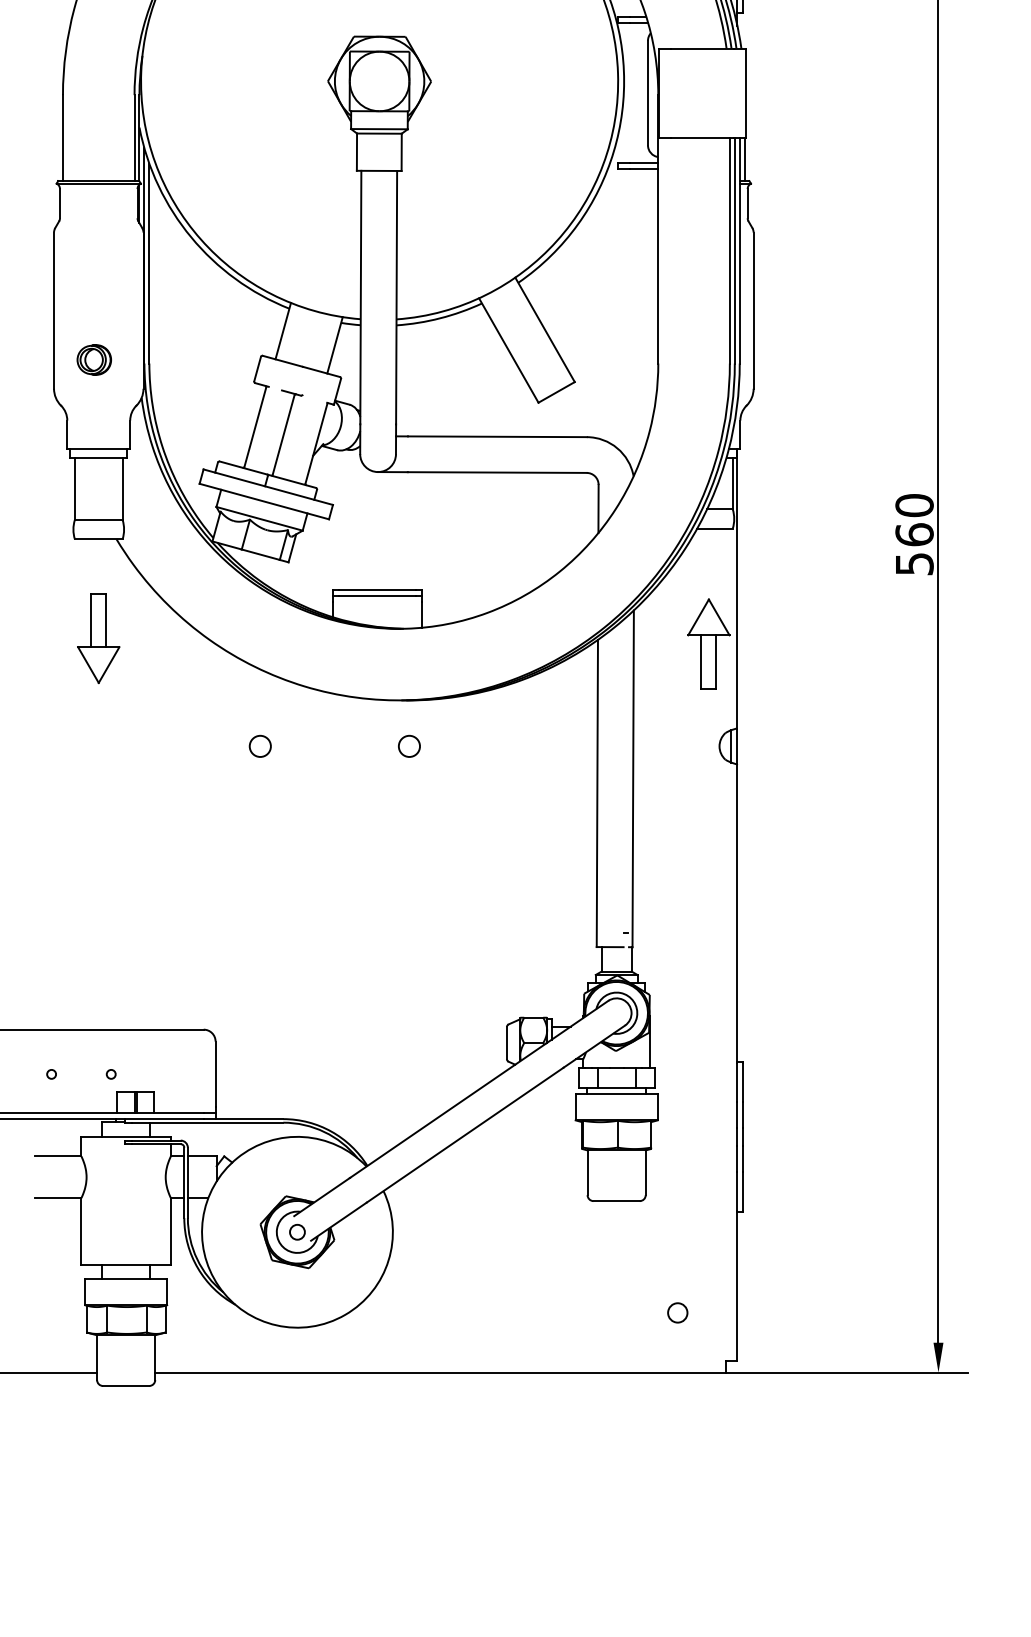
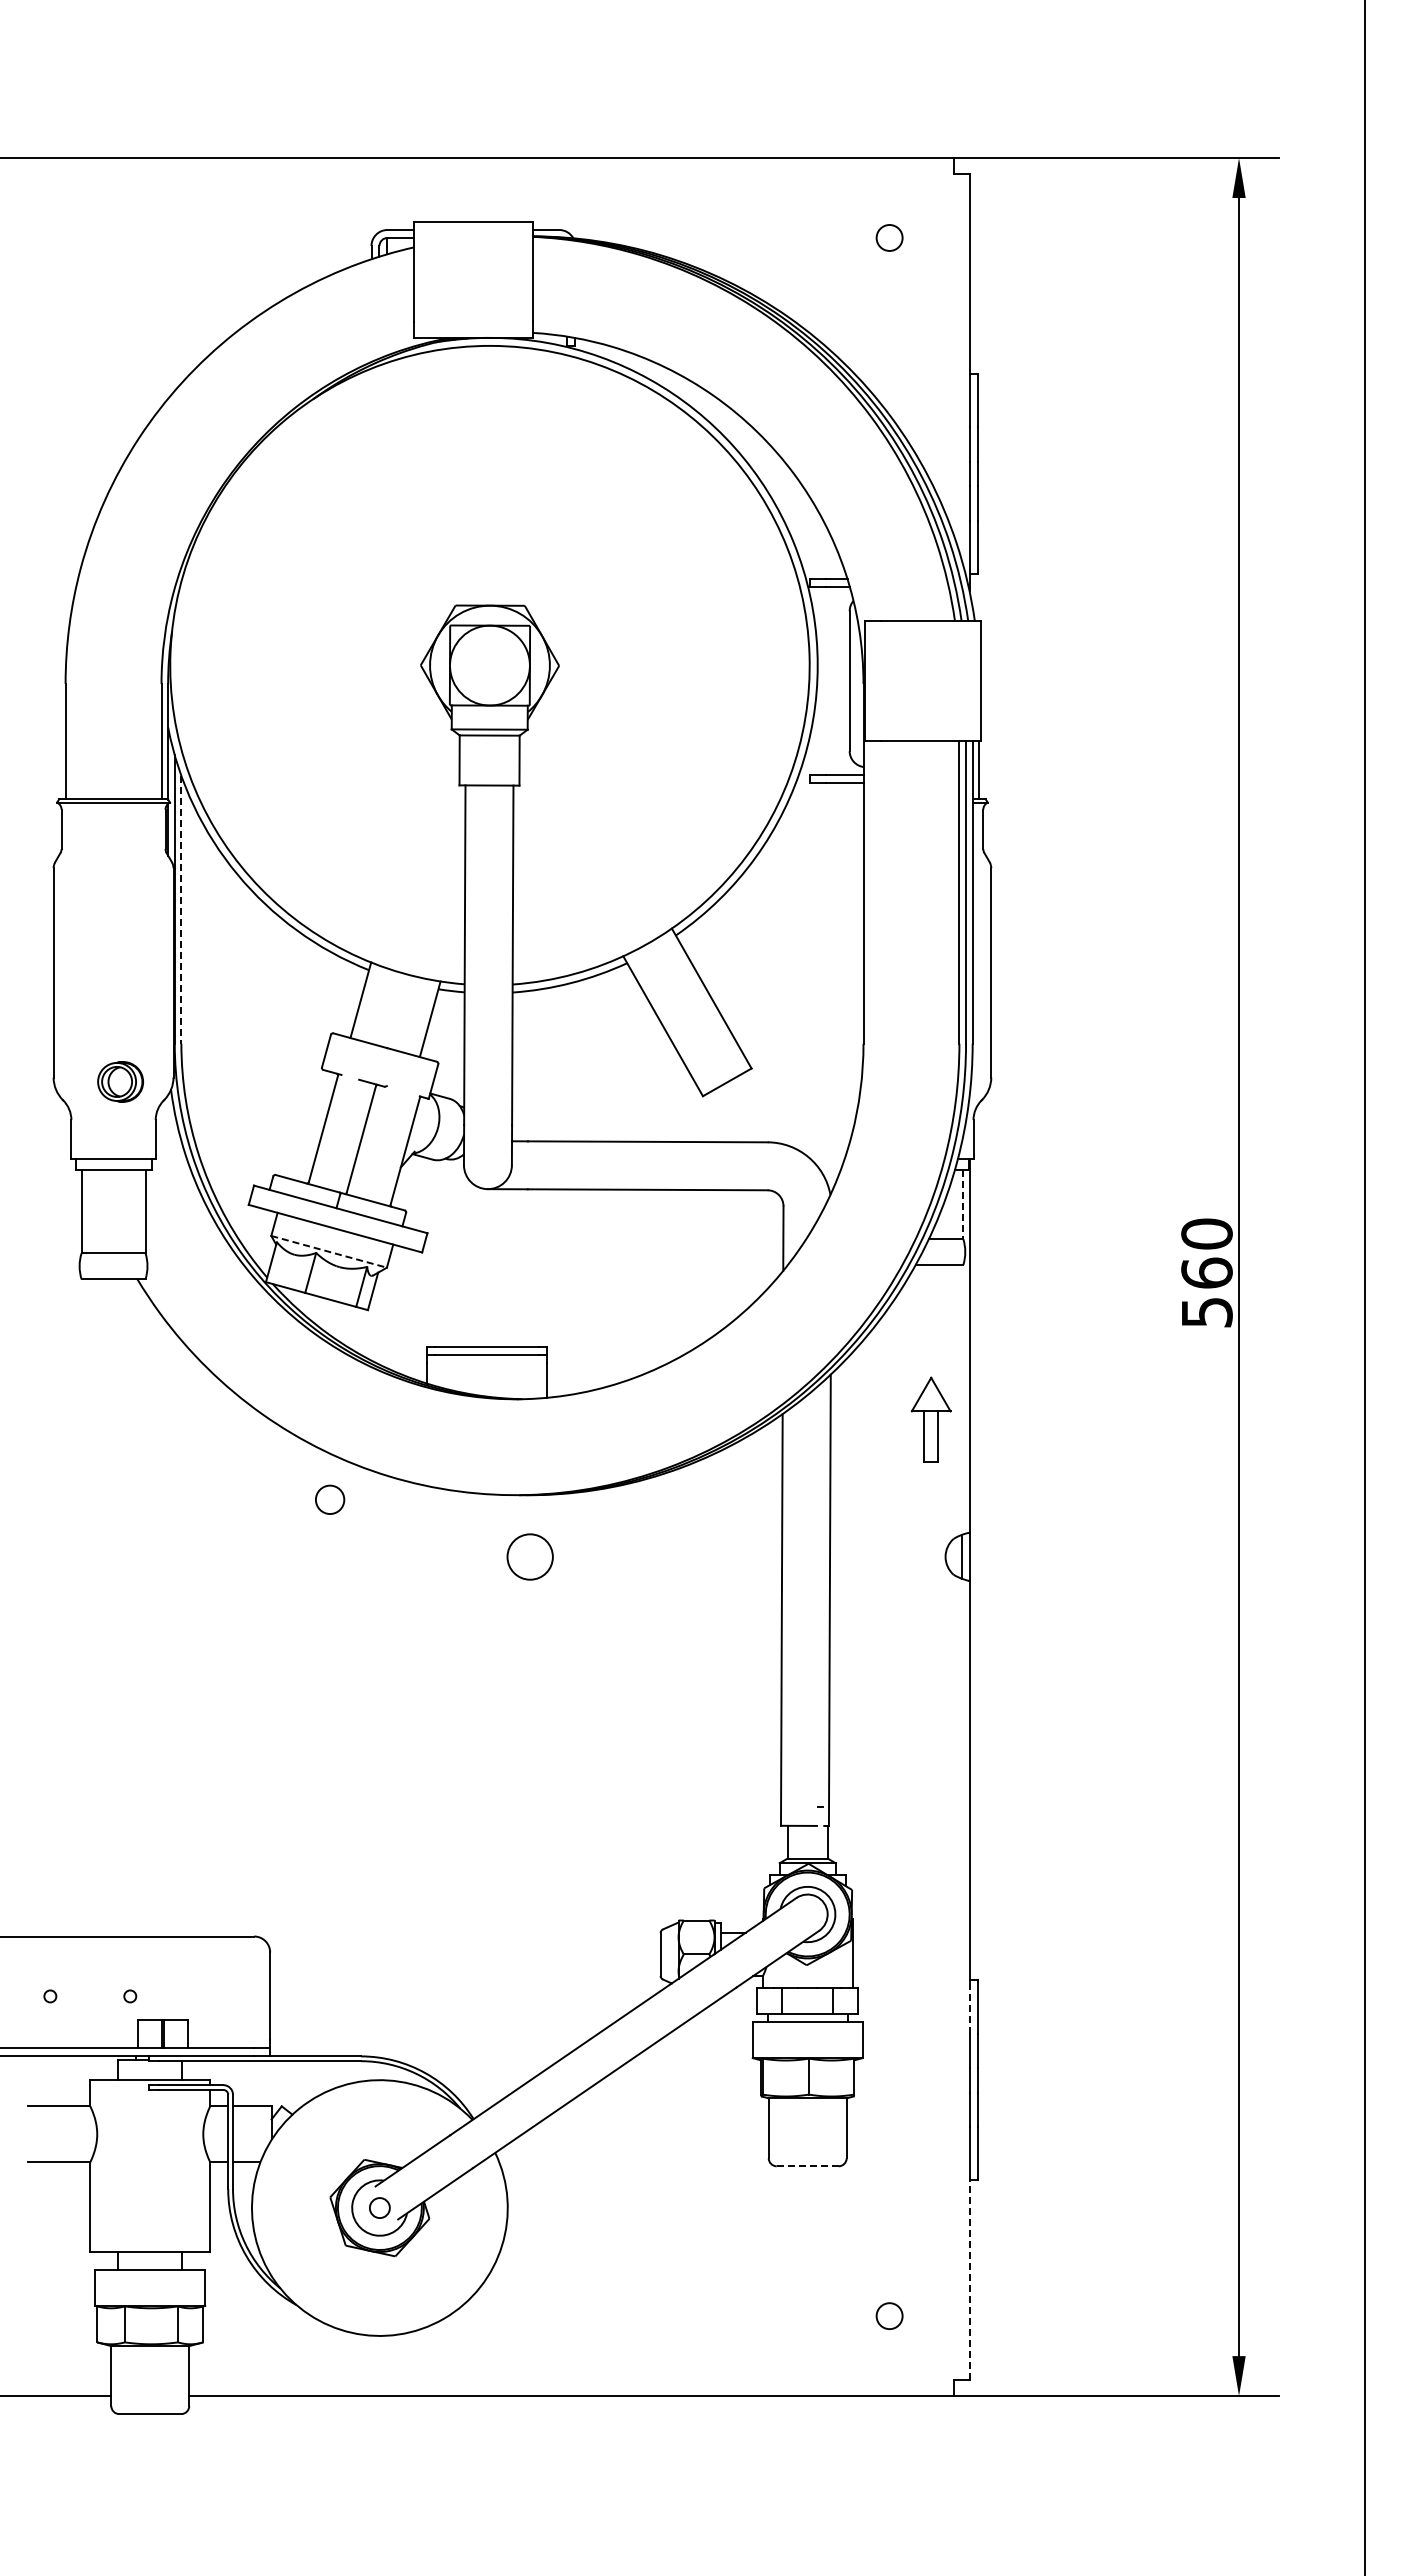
line: (149, 263) -> (181, 909), solid -> dashed
part: (94, 359) -> (120, 1081), moved
line: (732, 483) -> (963, 1204), solid -> dashed
line: (259, 518) -> (329, 1251), solid -> dashed
part: (98, 637) -> (113, 1411), removed
part: (708, 643) -> (930, 1419), size x0.7
circle: (260, 746) -> (330, 1499), moved
circle: (409, 746) -> (529, 1556), size x1.6
line: (737, 1082) -> (969, 2007), solid -> dashed
line: (616, 1201) -> (807, 2166), solid -> dashed
line: (737, 1286) -> (969, 2280), solid -> dashed

